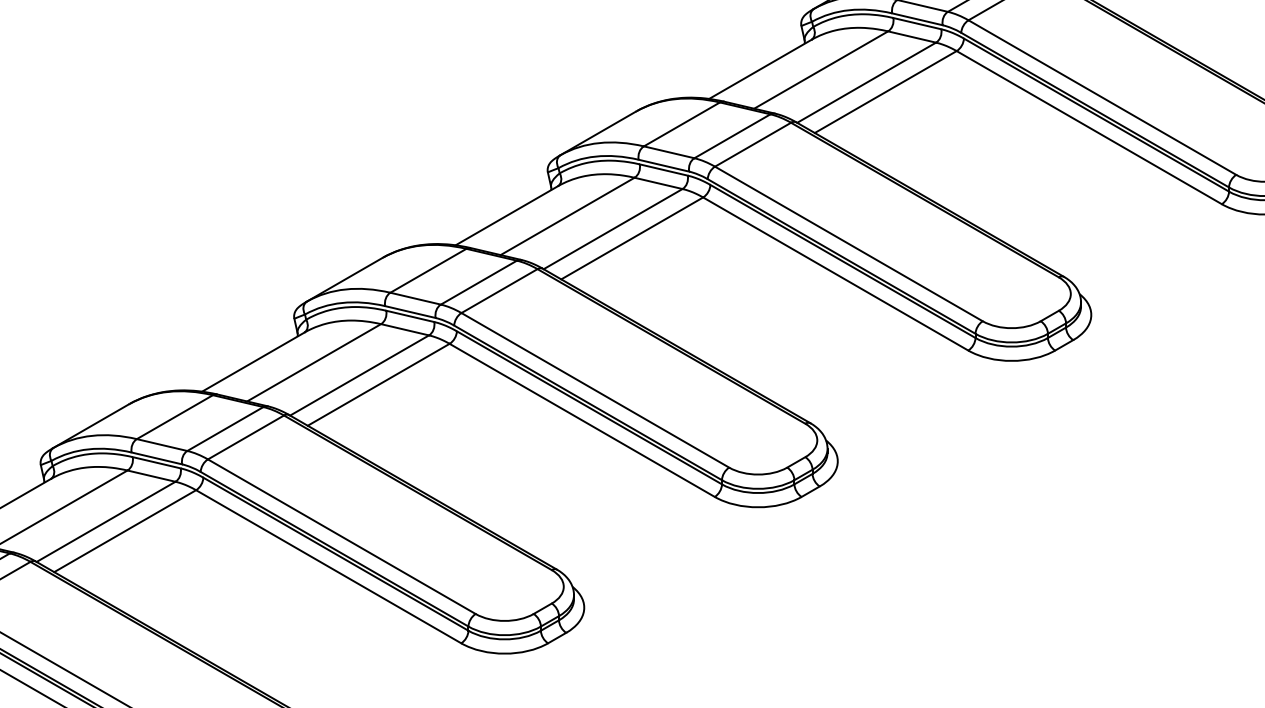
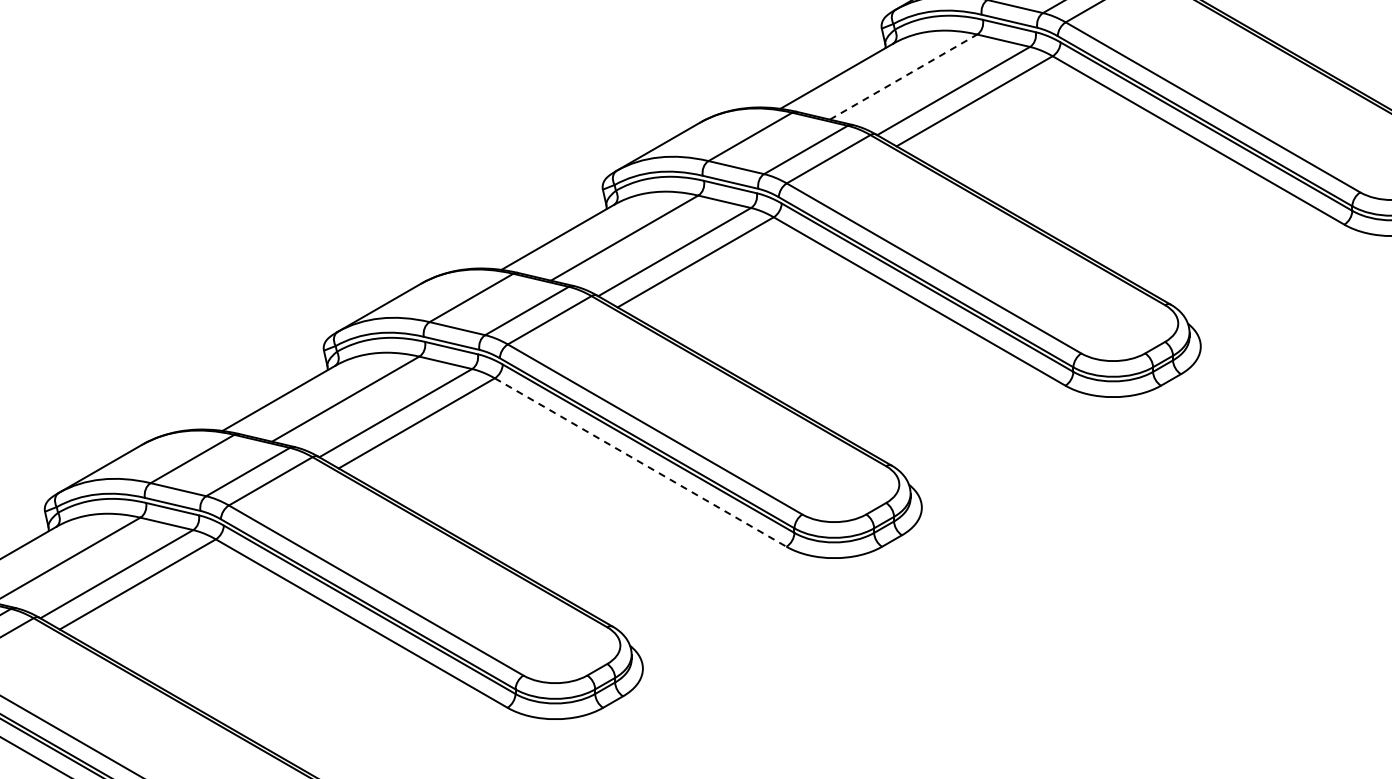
line: (821, 69) -> (903, 76), solid -> dashed
line: (582, 420) -> (641, 462), solid -> dashed

